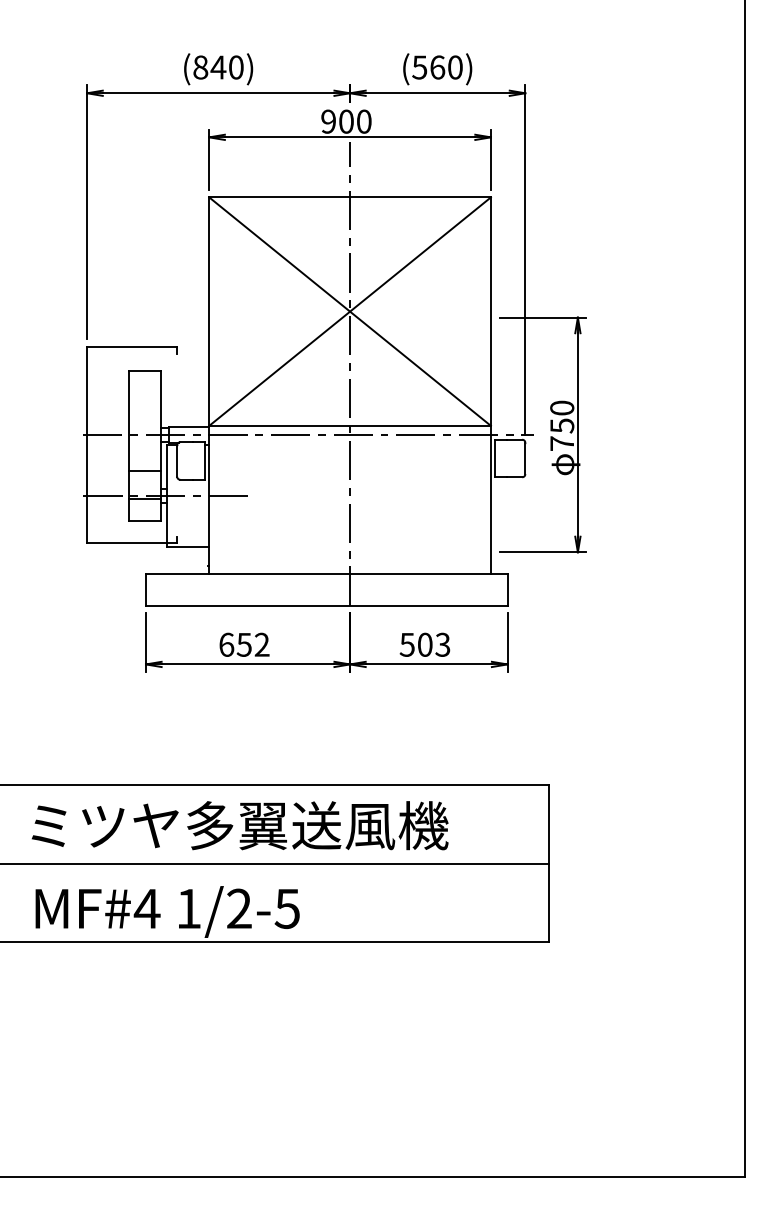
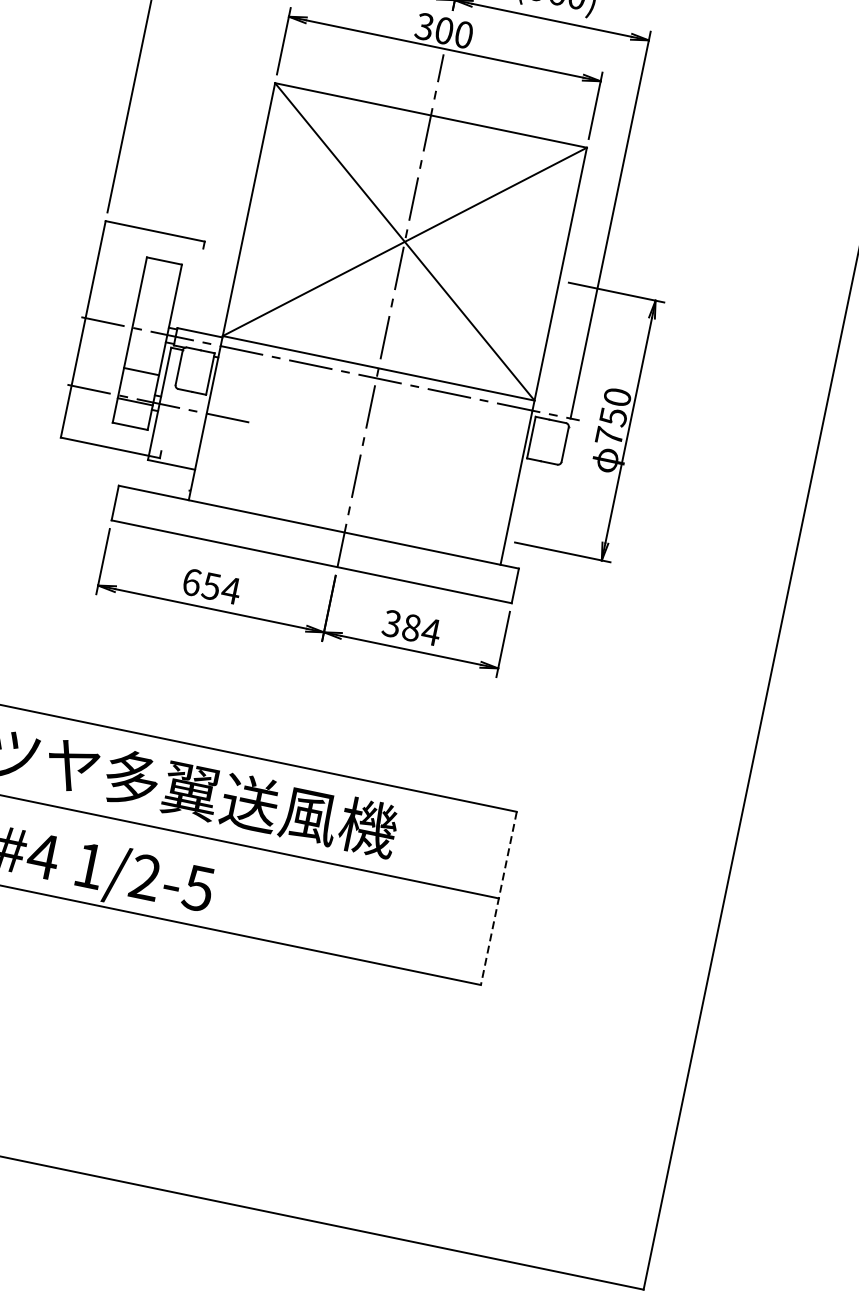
text: (328, 121) -> (424, 26), 900 -> 300
text: (262, 644) -> (231, 590), 652 -> 654
text: (425, 644) -> (412, 627), 503 -> 384
line: (549, 864) -> (498, 899), solid -> dashed

